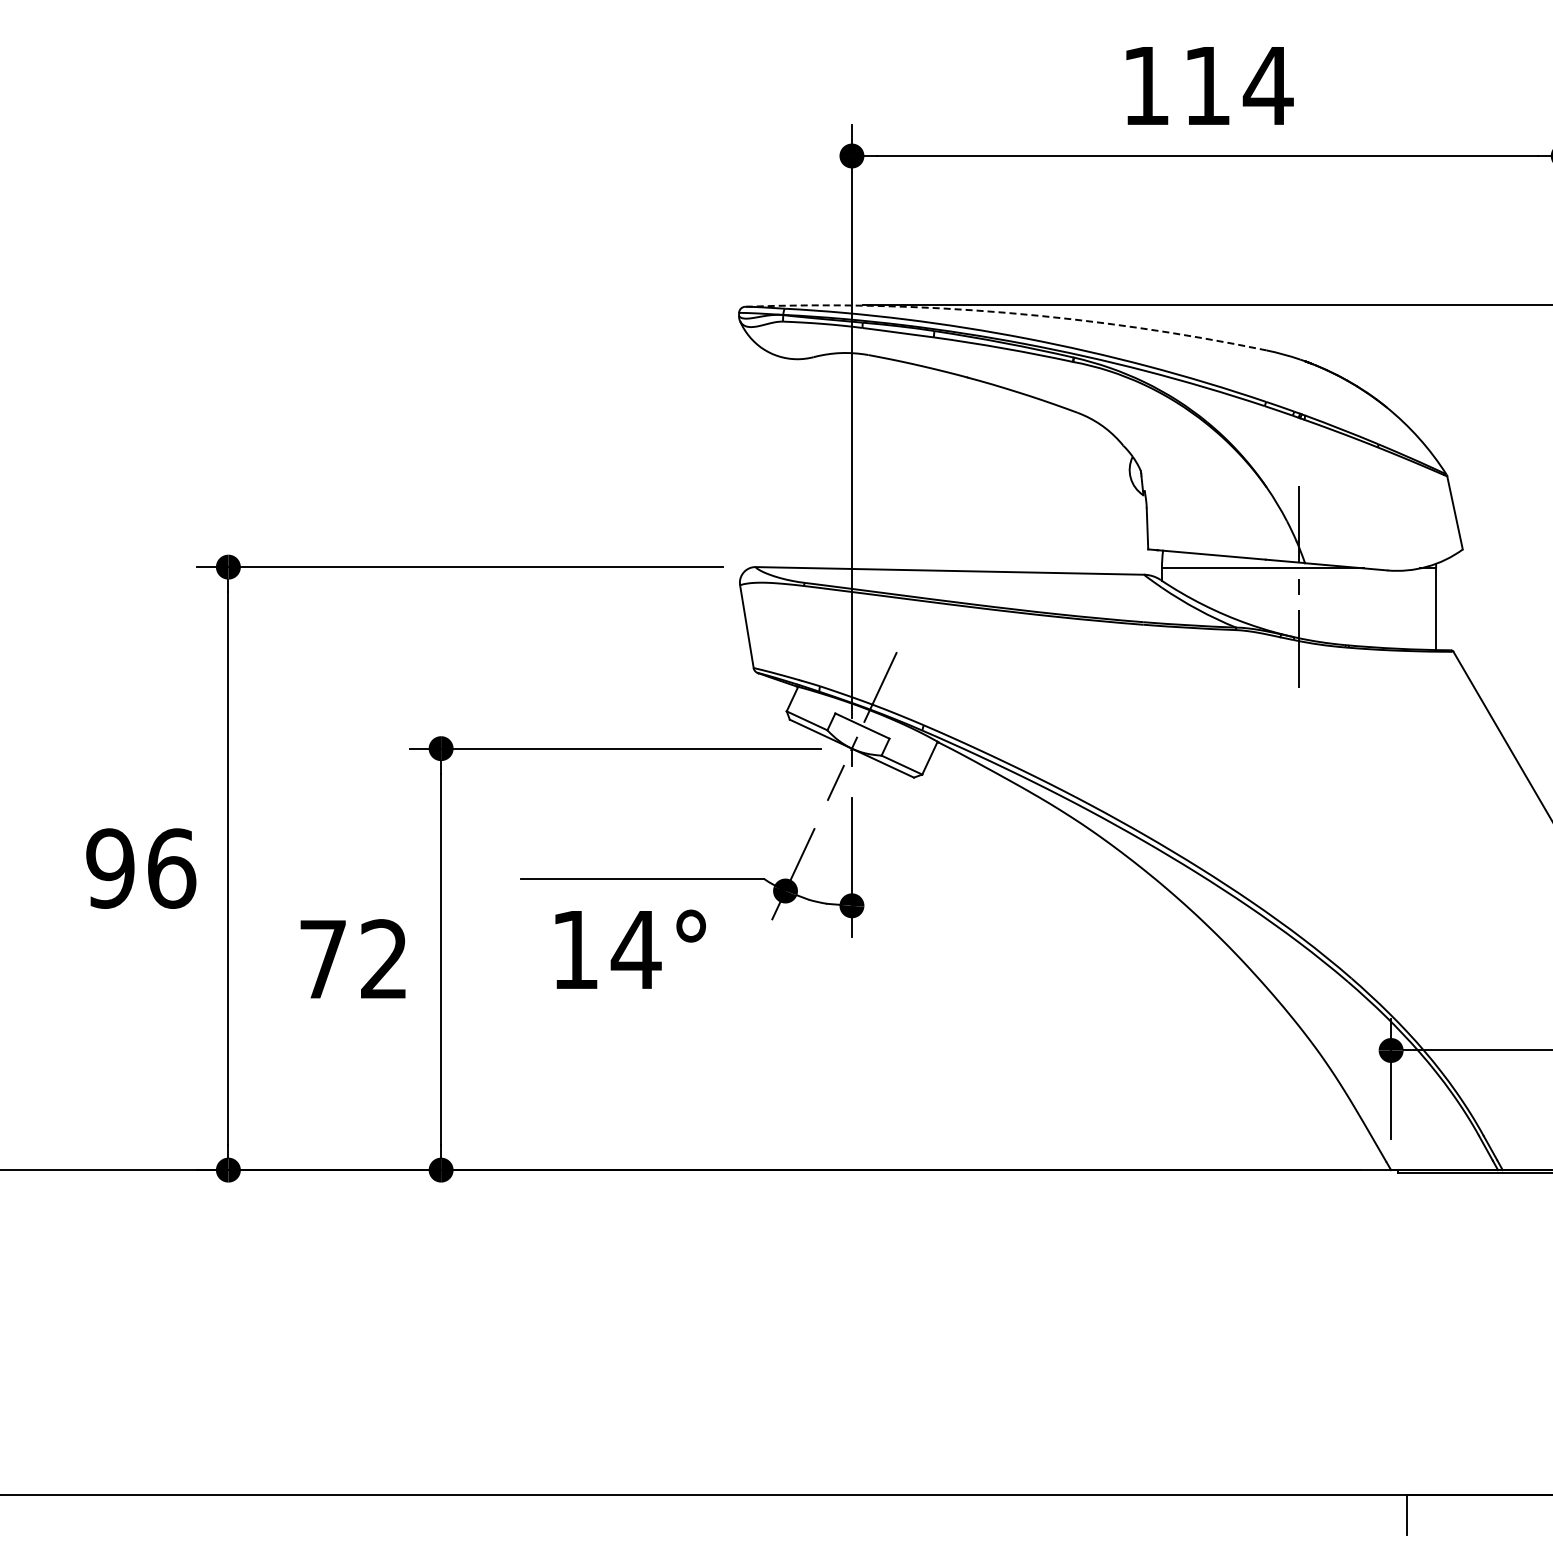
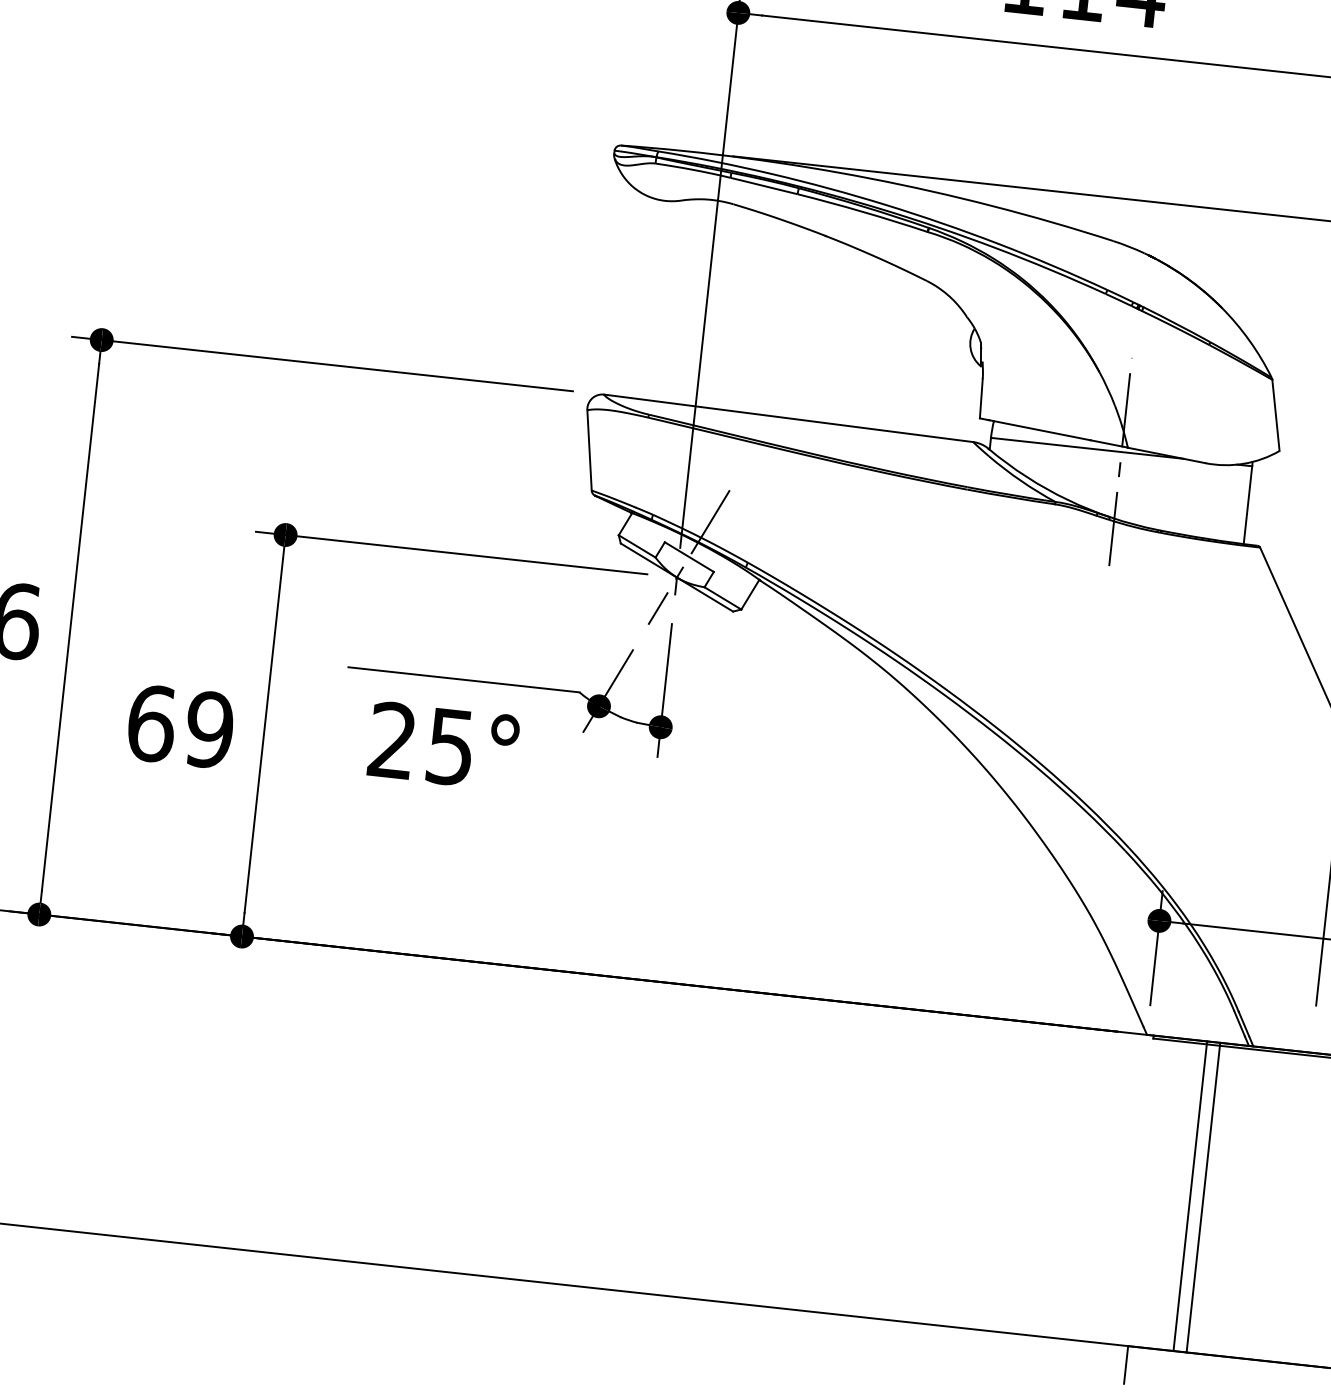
arc: (1007, 312) -> (870, 178), dashed -> solid
text: (606, 949) -> (422, 743), 14° -> 25°
text: (353, 959) -> (180, 726), 72 -> 69
line: (1454, 1332) -> (1190, 1196), added
line: (1467, 1332) -> (1203, 1197), added

